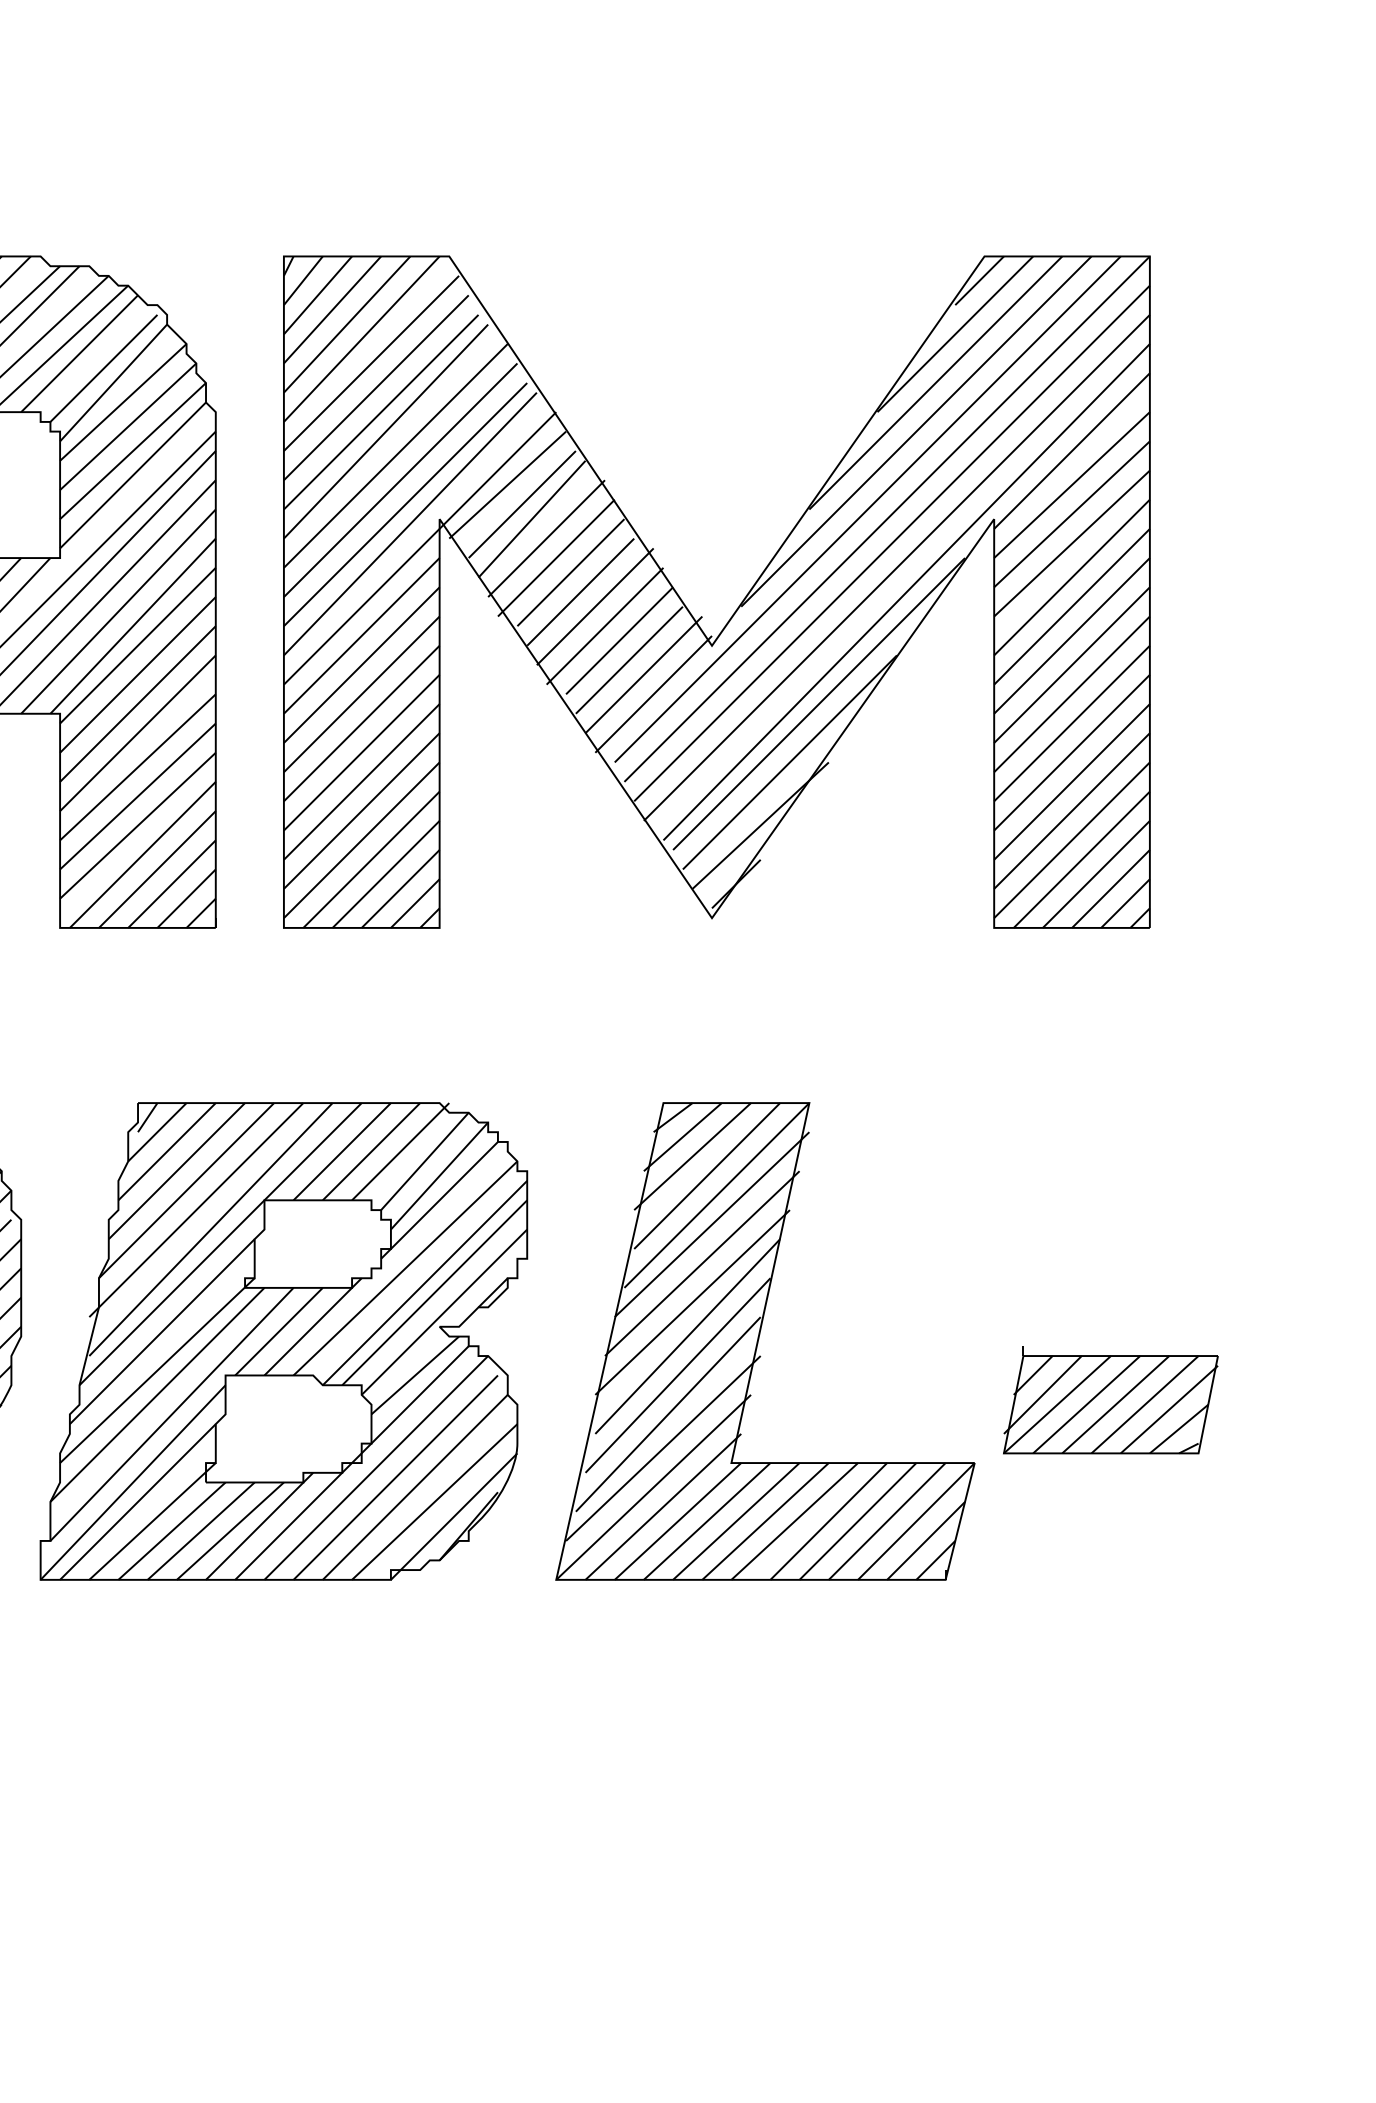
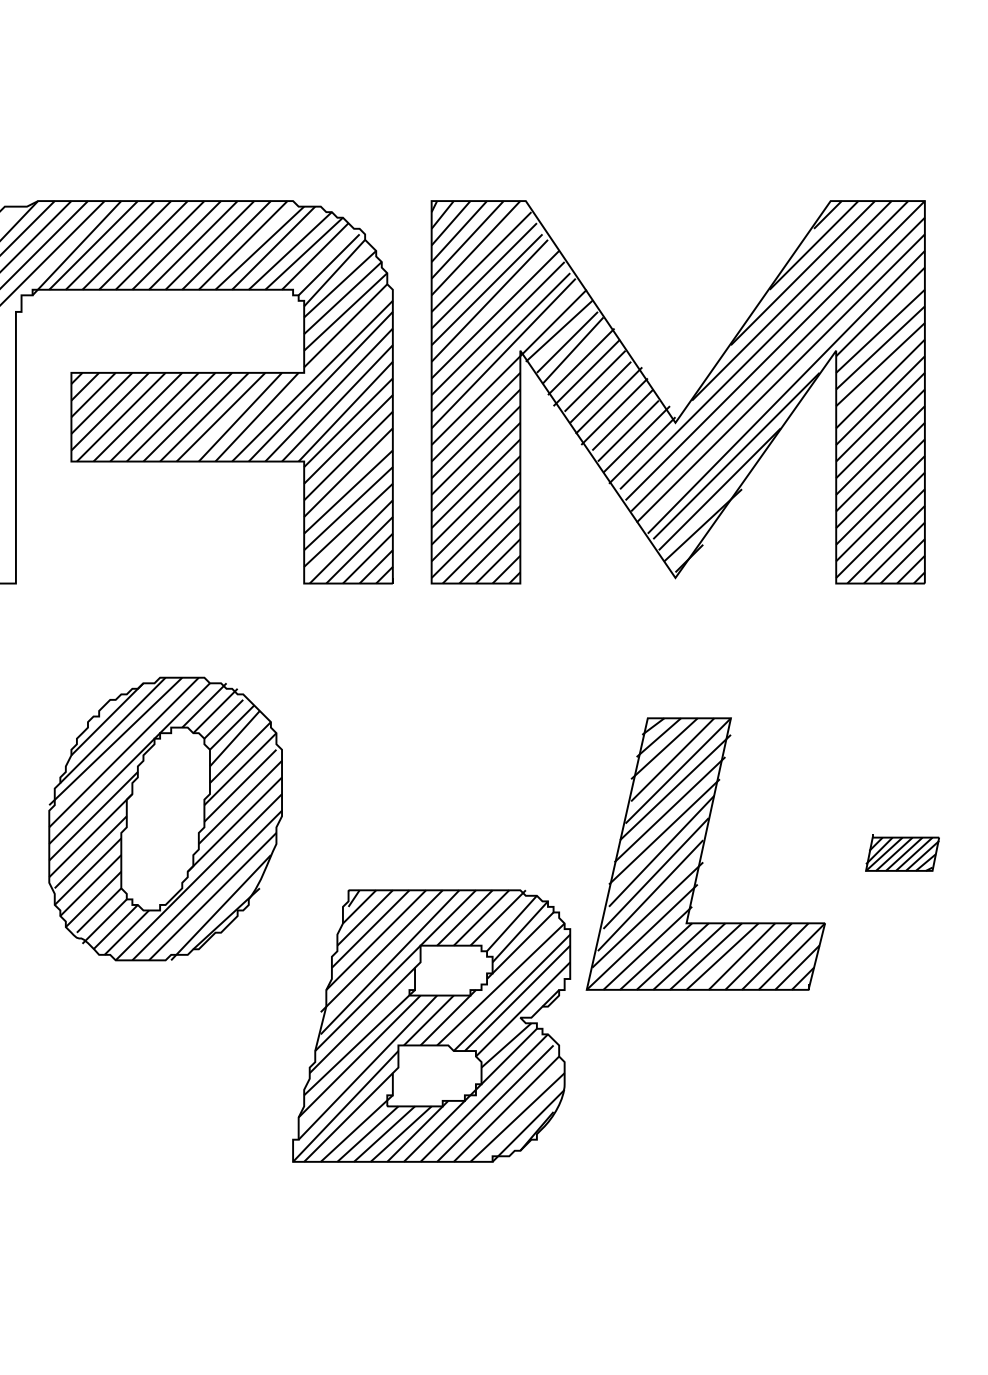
part: (283, 1340) -> (431, 1025), moved
part: (764, 1340) -> (705, 853), moved
part: (1110, 1400) -> (902, 852), size x0.6

